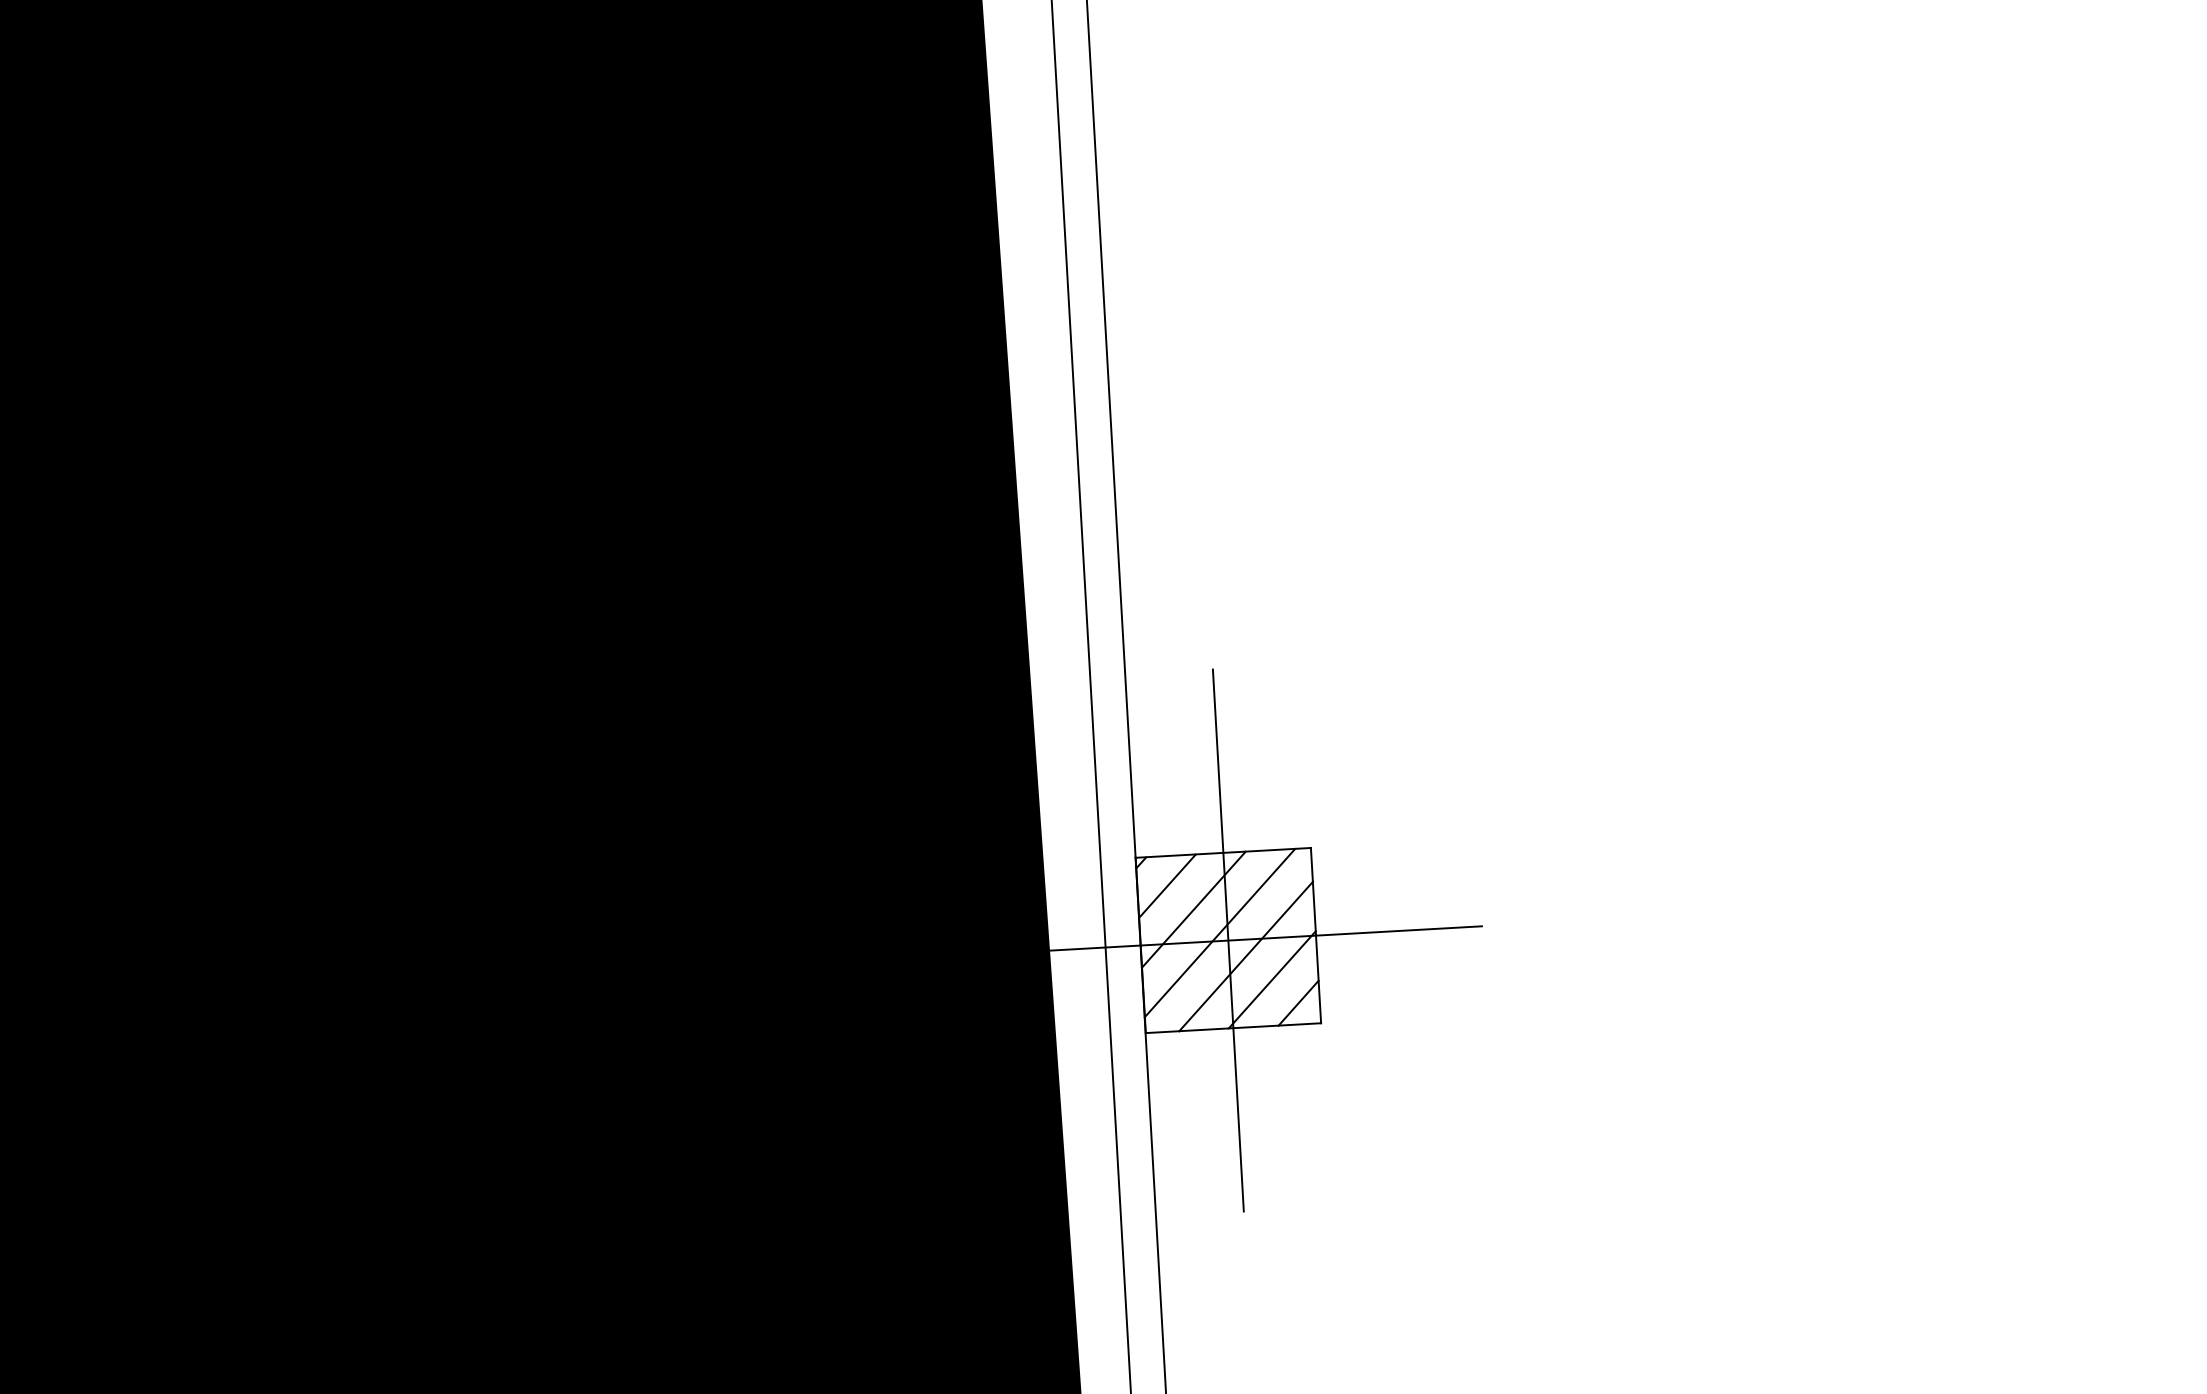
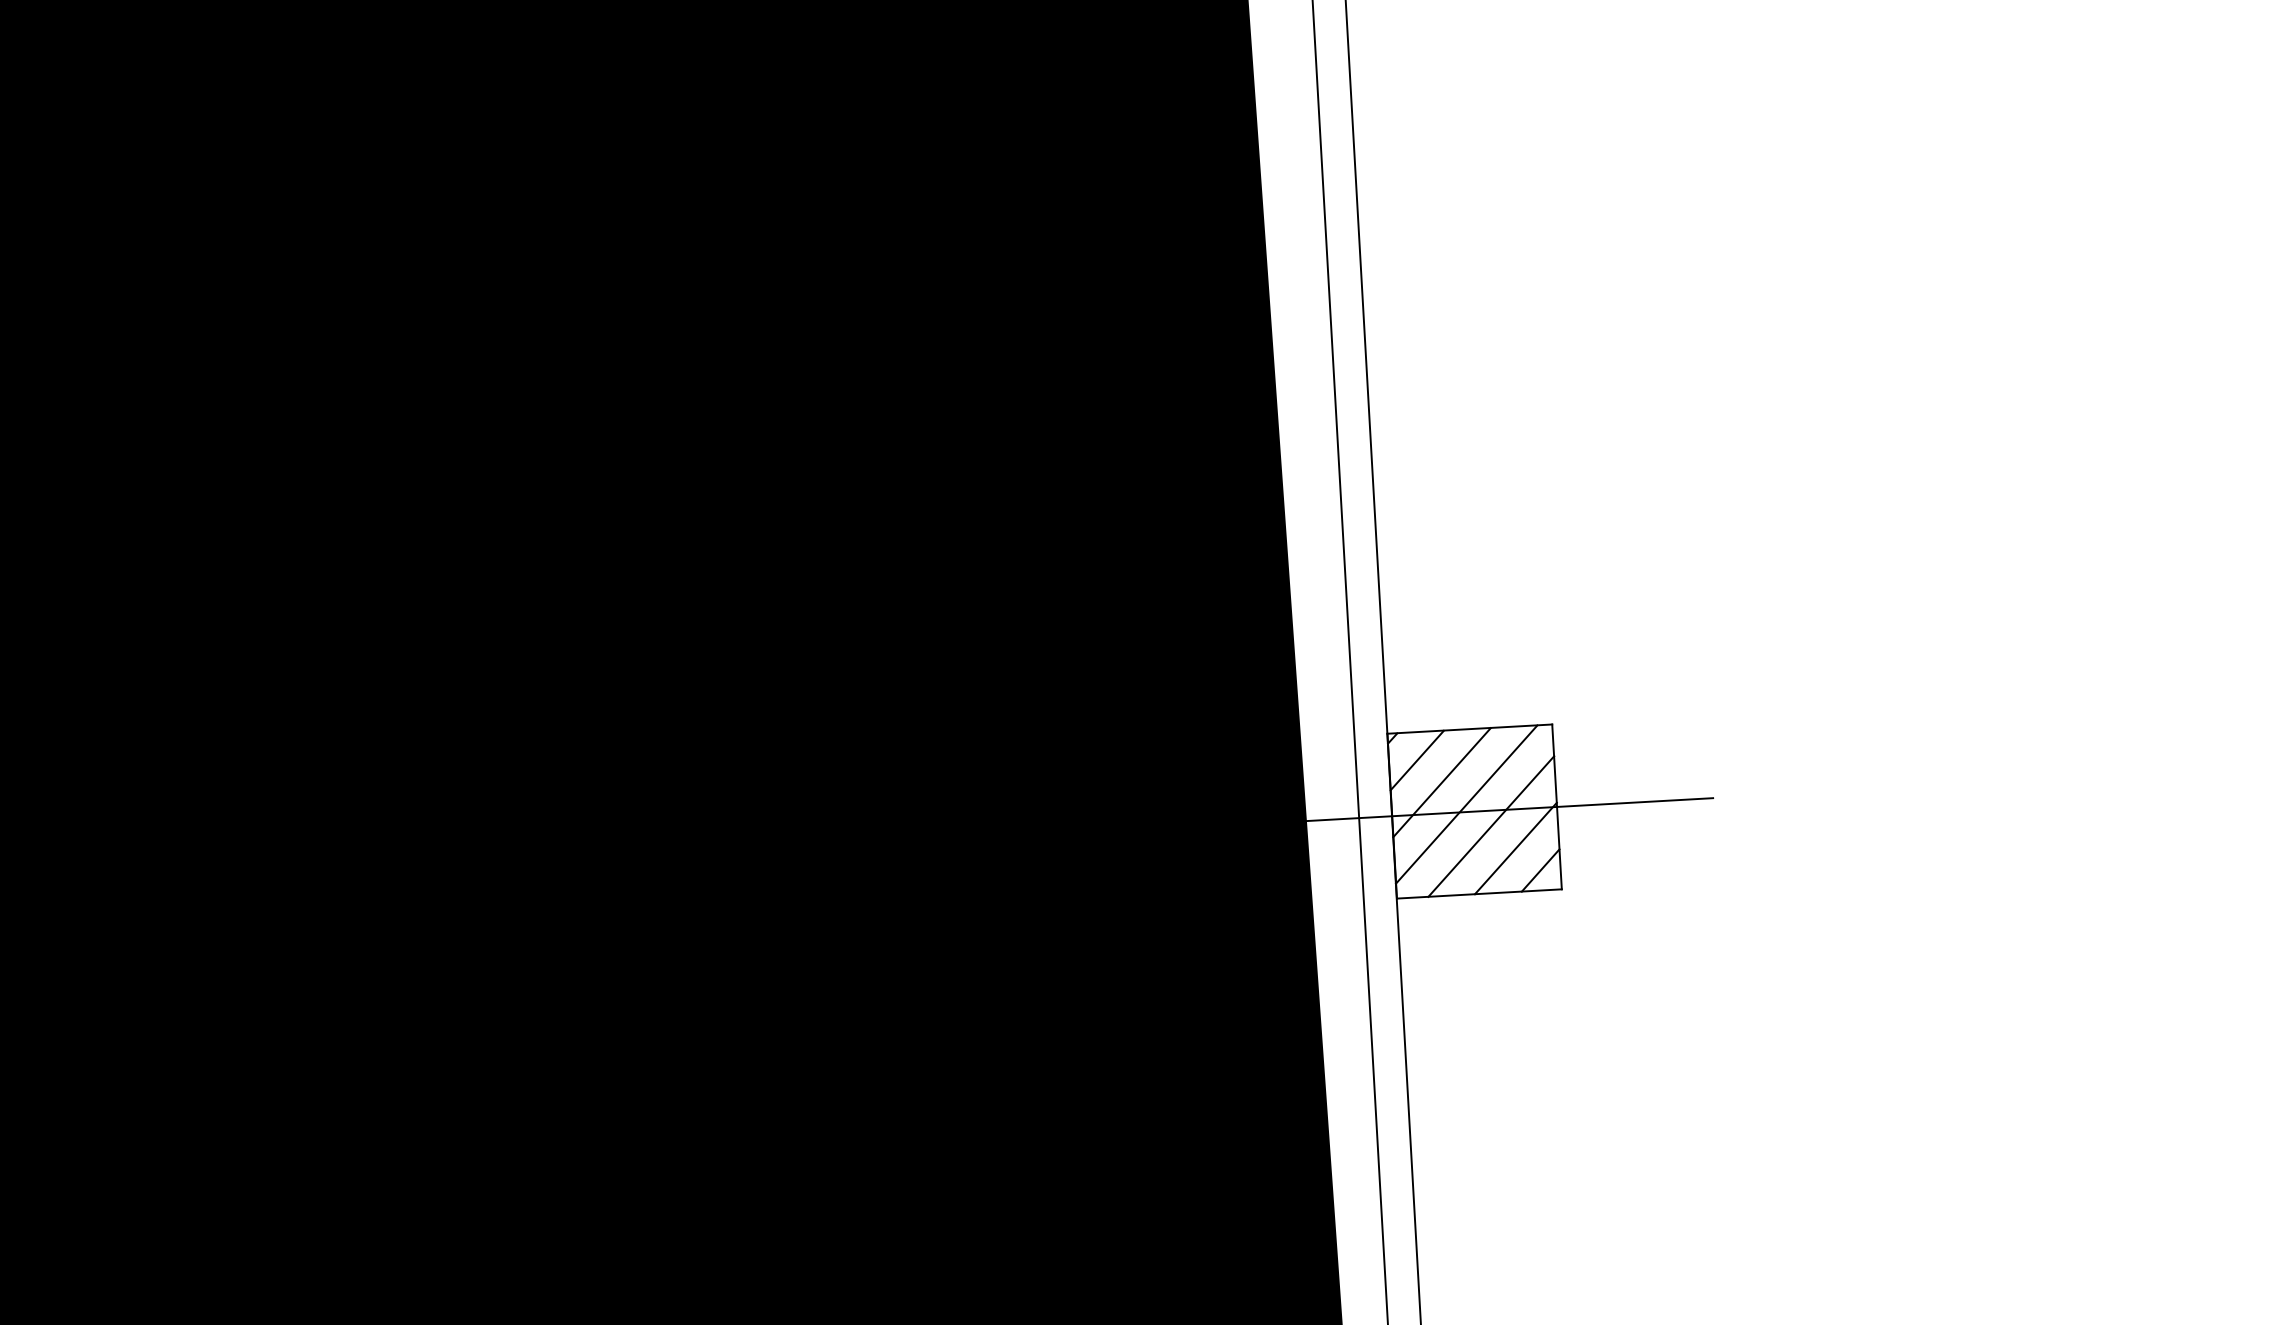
line: (1228, 940) -> (1474, 811), removed

